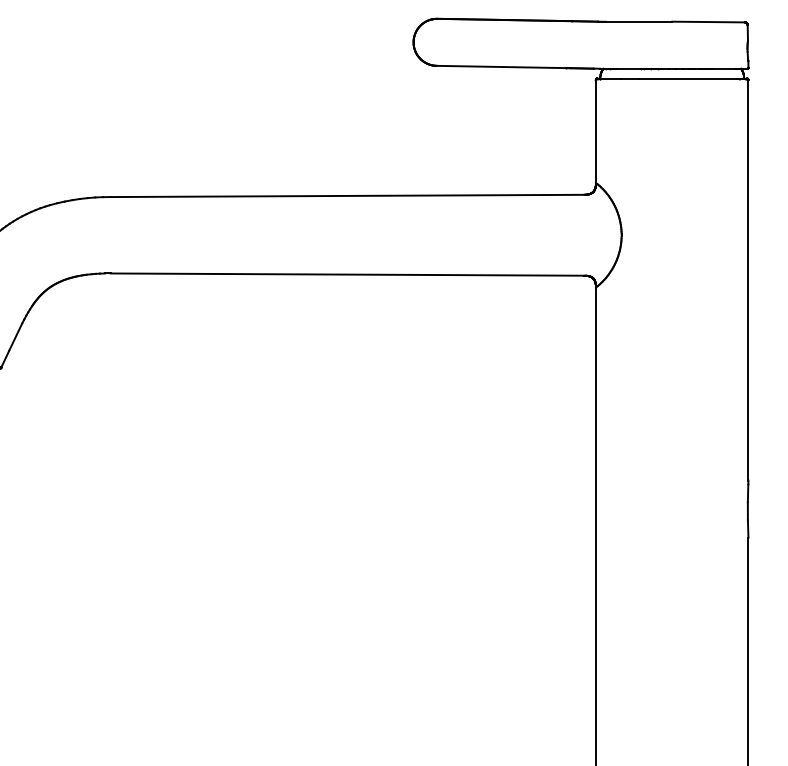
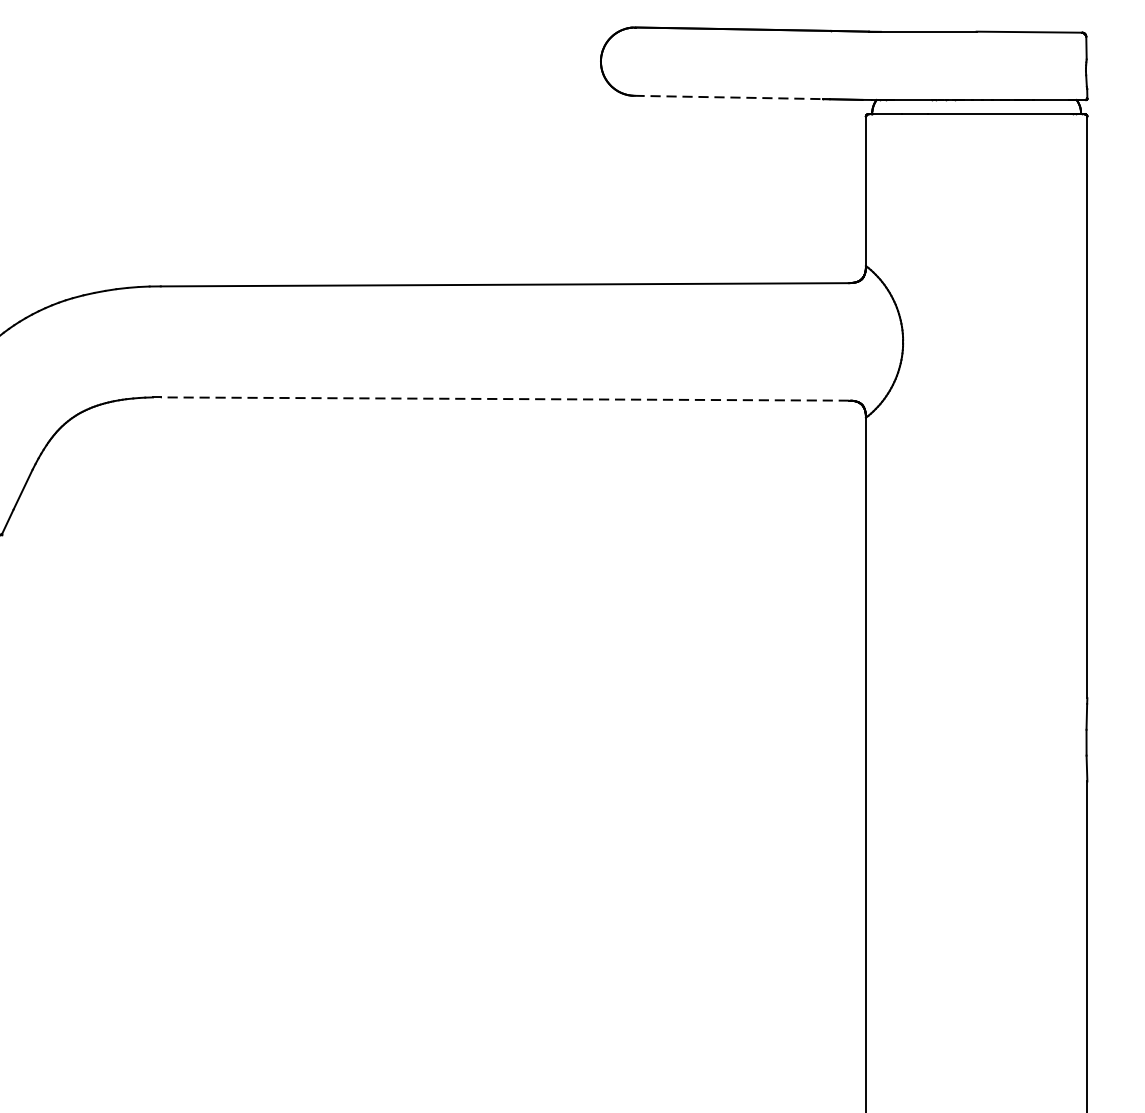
line: (501, 67) -> (728, 98), solid -> dashed
line: (347, 274) -> (504, 398), solid -> dashed

